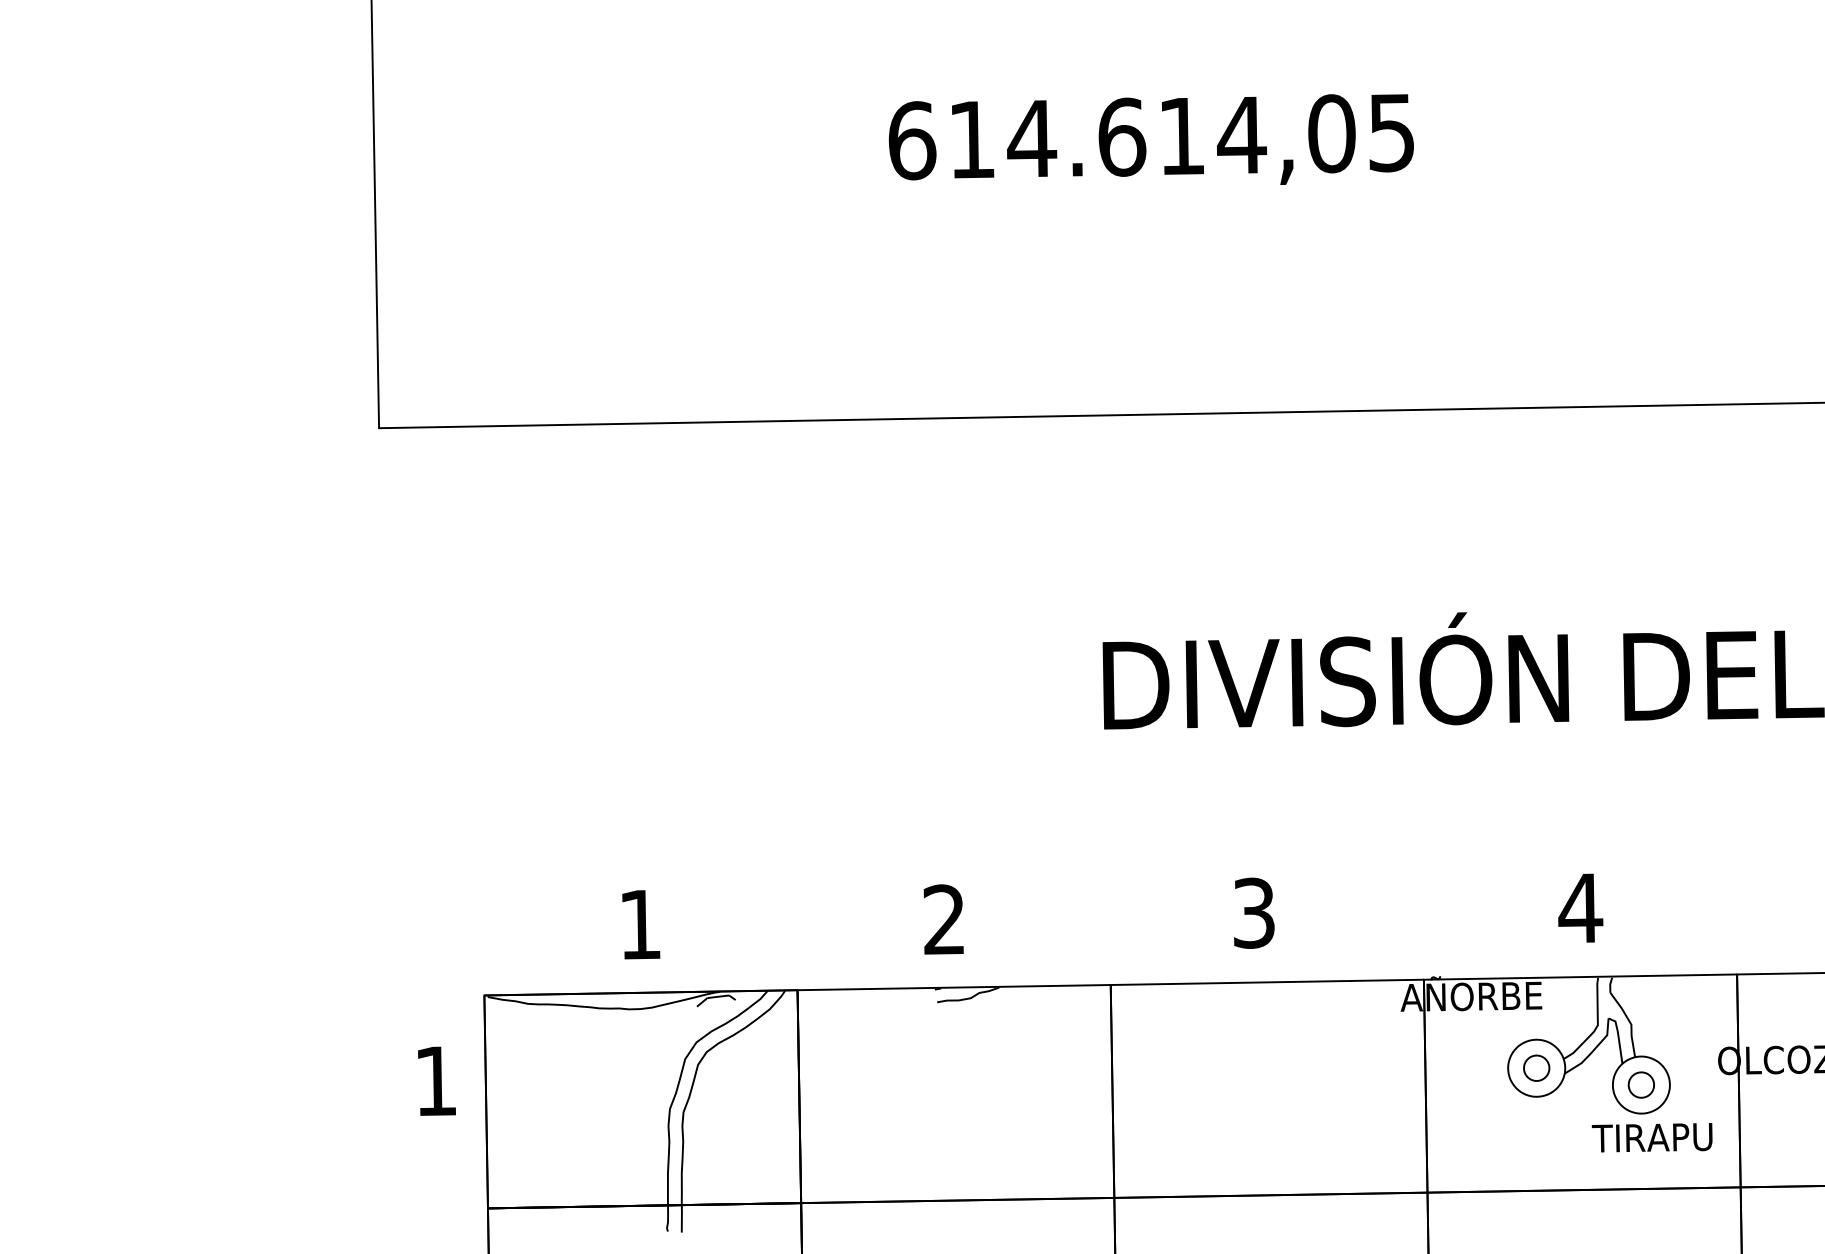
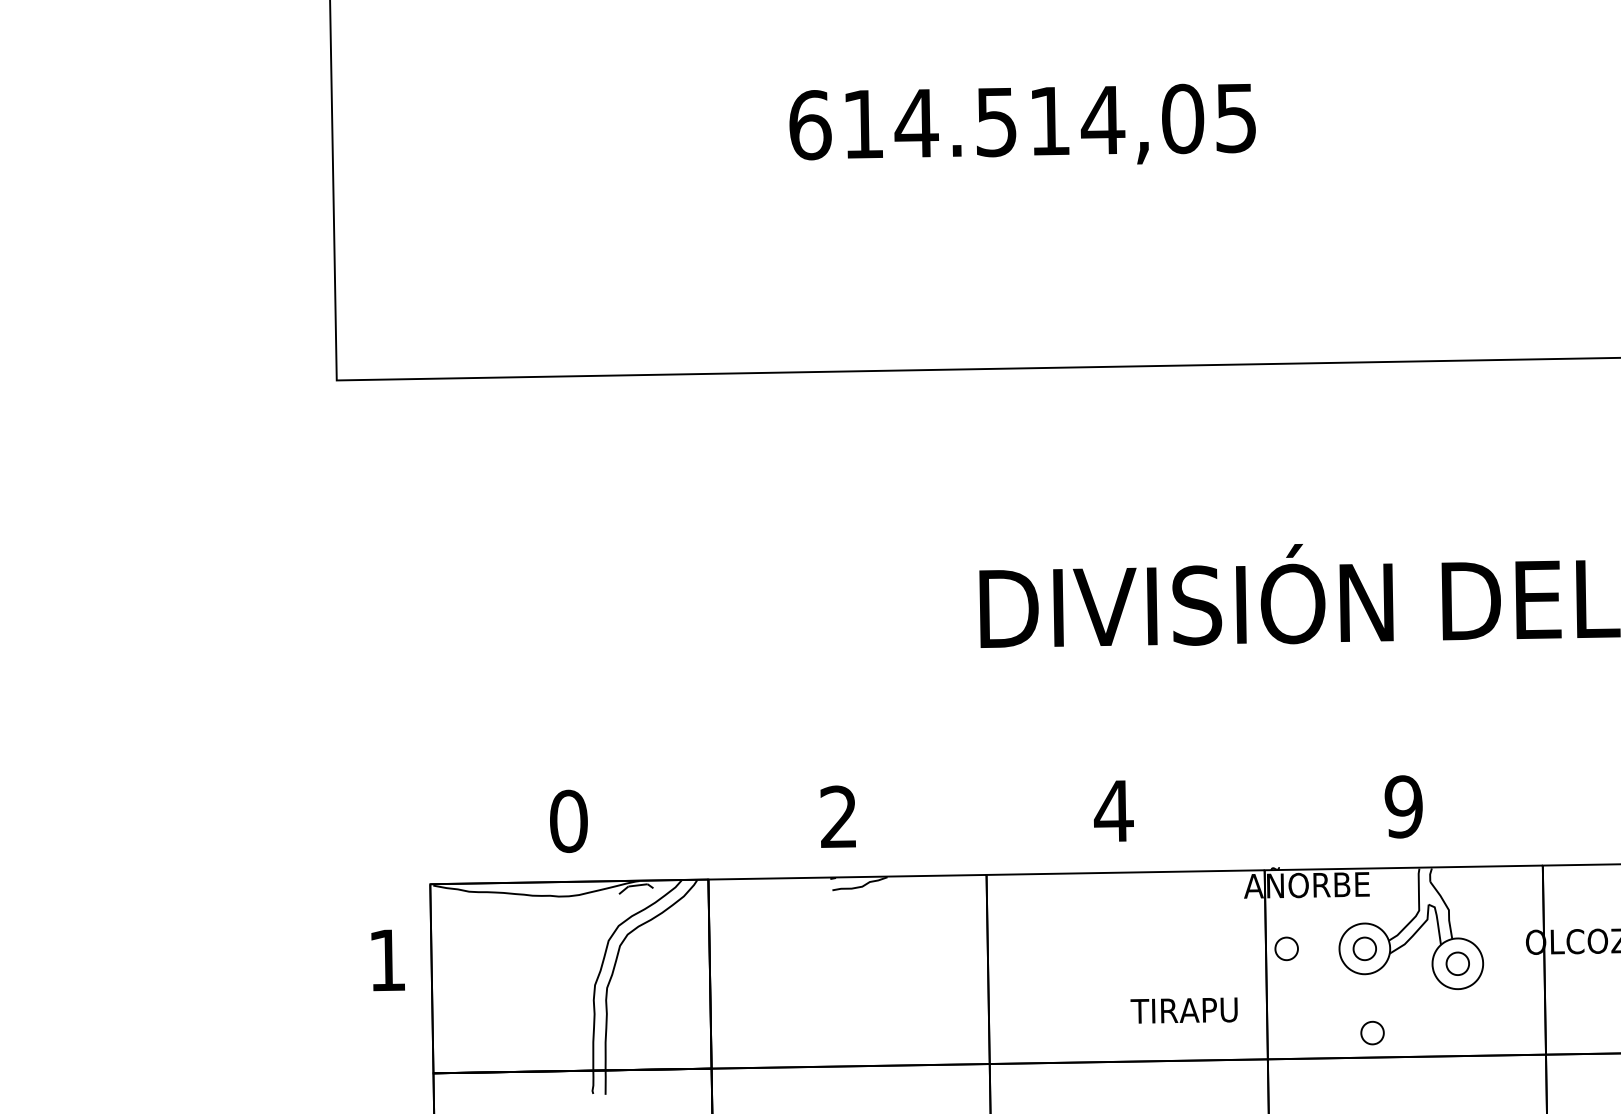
text: (1122, 136) -> (997, 121), 614.614,05 -> 614.514,05
text: (1580, 908) -> (1403, 807), 4 -> 9
text: (1253, 912) -> (1113, 810), 3 -> 4
text: (640, 924) -> (568, 821), 1 -> 0
part: (1448, 1067) -> (1286, 948), added
text: (1651, 1137) -> (1183, 1010), moved
part: (1544, 1162) -> (1371, 1032), added

